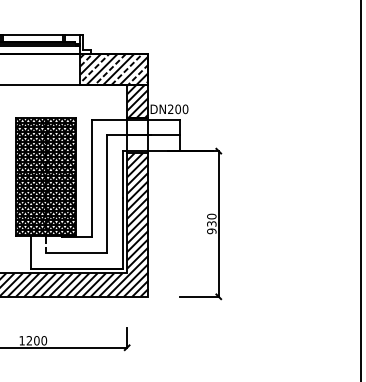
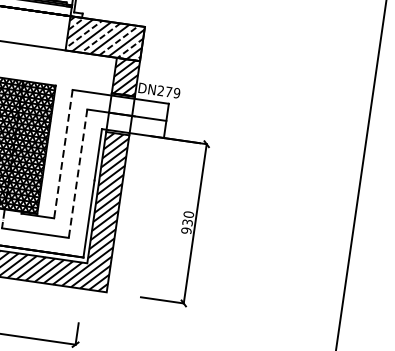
text: (181, 109) -> (172, 92), DN200 -> DN279
line: (91, 178) -> (63, 154), solid -> dashed
line: (107, 194) -> (78, 174), solid -> dashed

